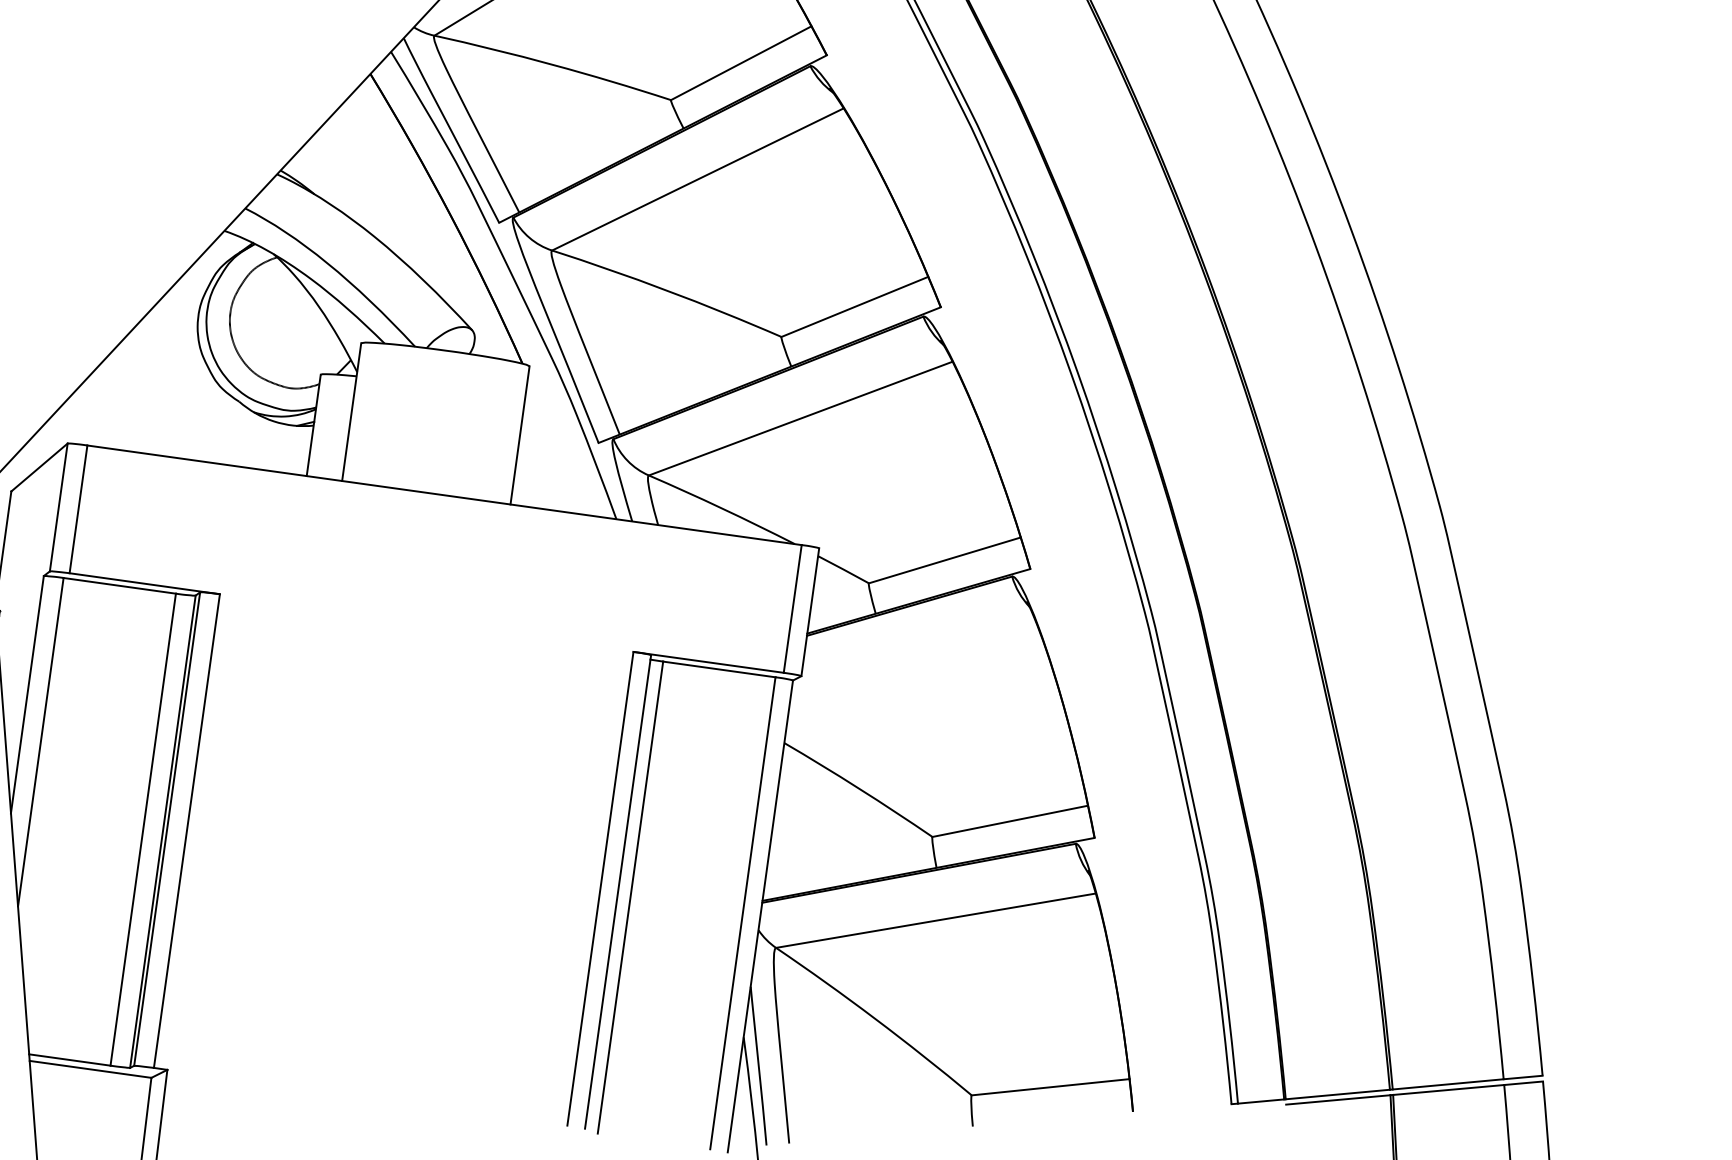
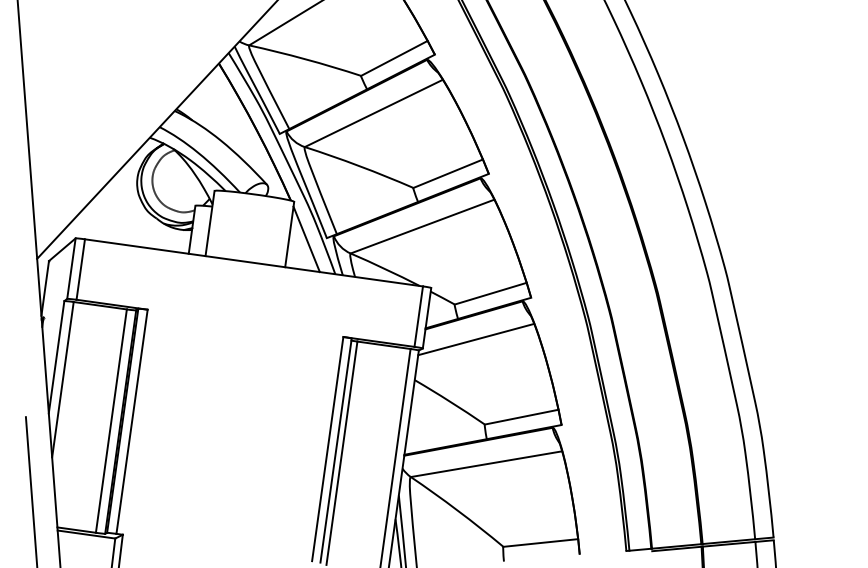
line: (555, 445) -> (306, 239), added
line: (914, 657) -> (476, 339), added

